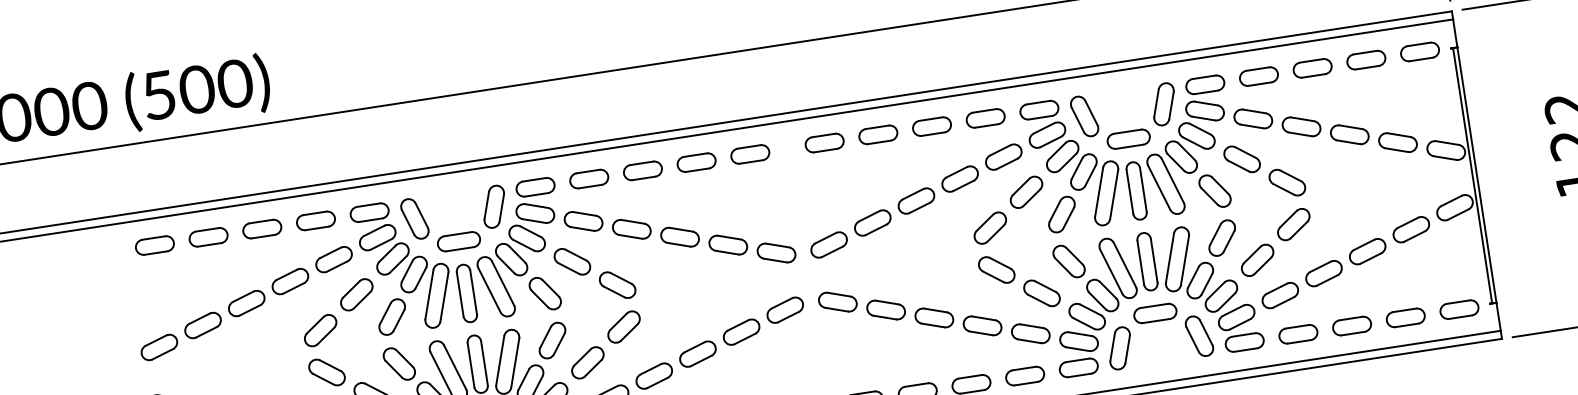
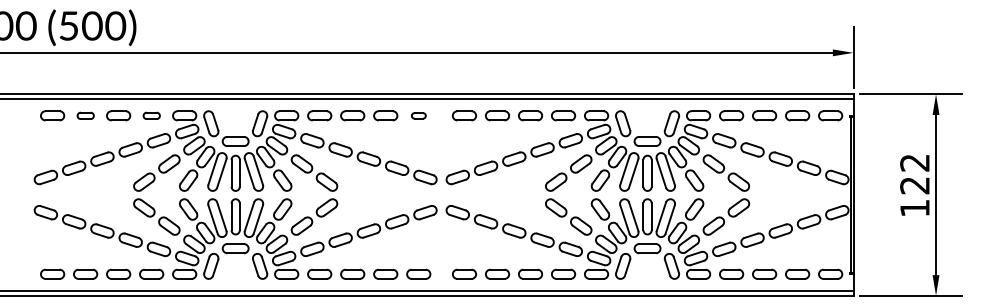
part: (749, 153) -> (418, 115), size x0.6
part: (315, 220) -> (151, 115), size x0.7
part: (208, 236) -> (85, 115), size x0.7

